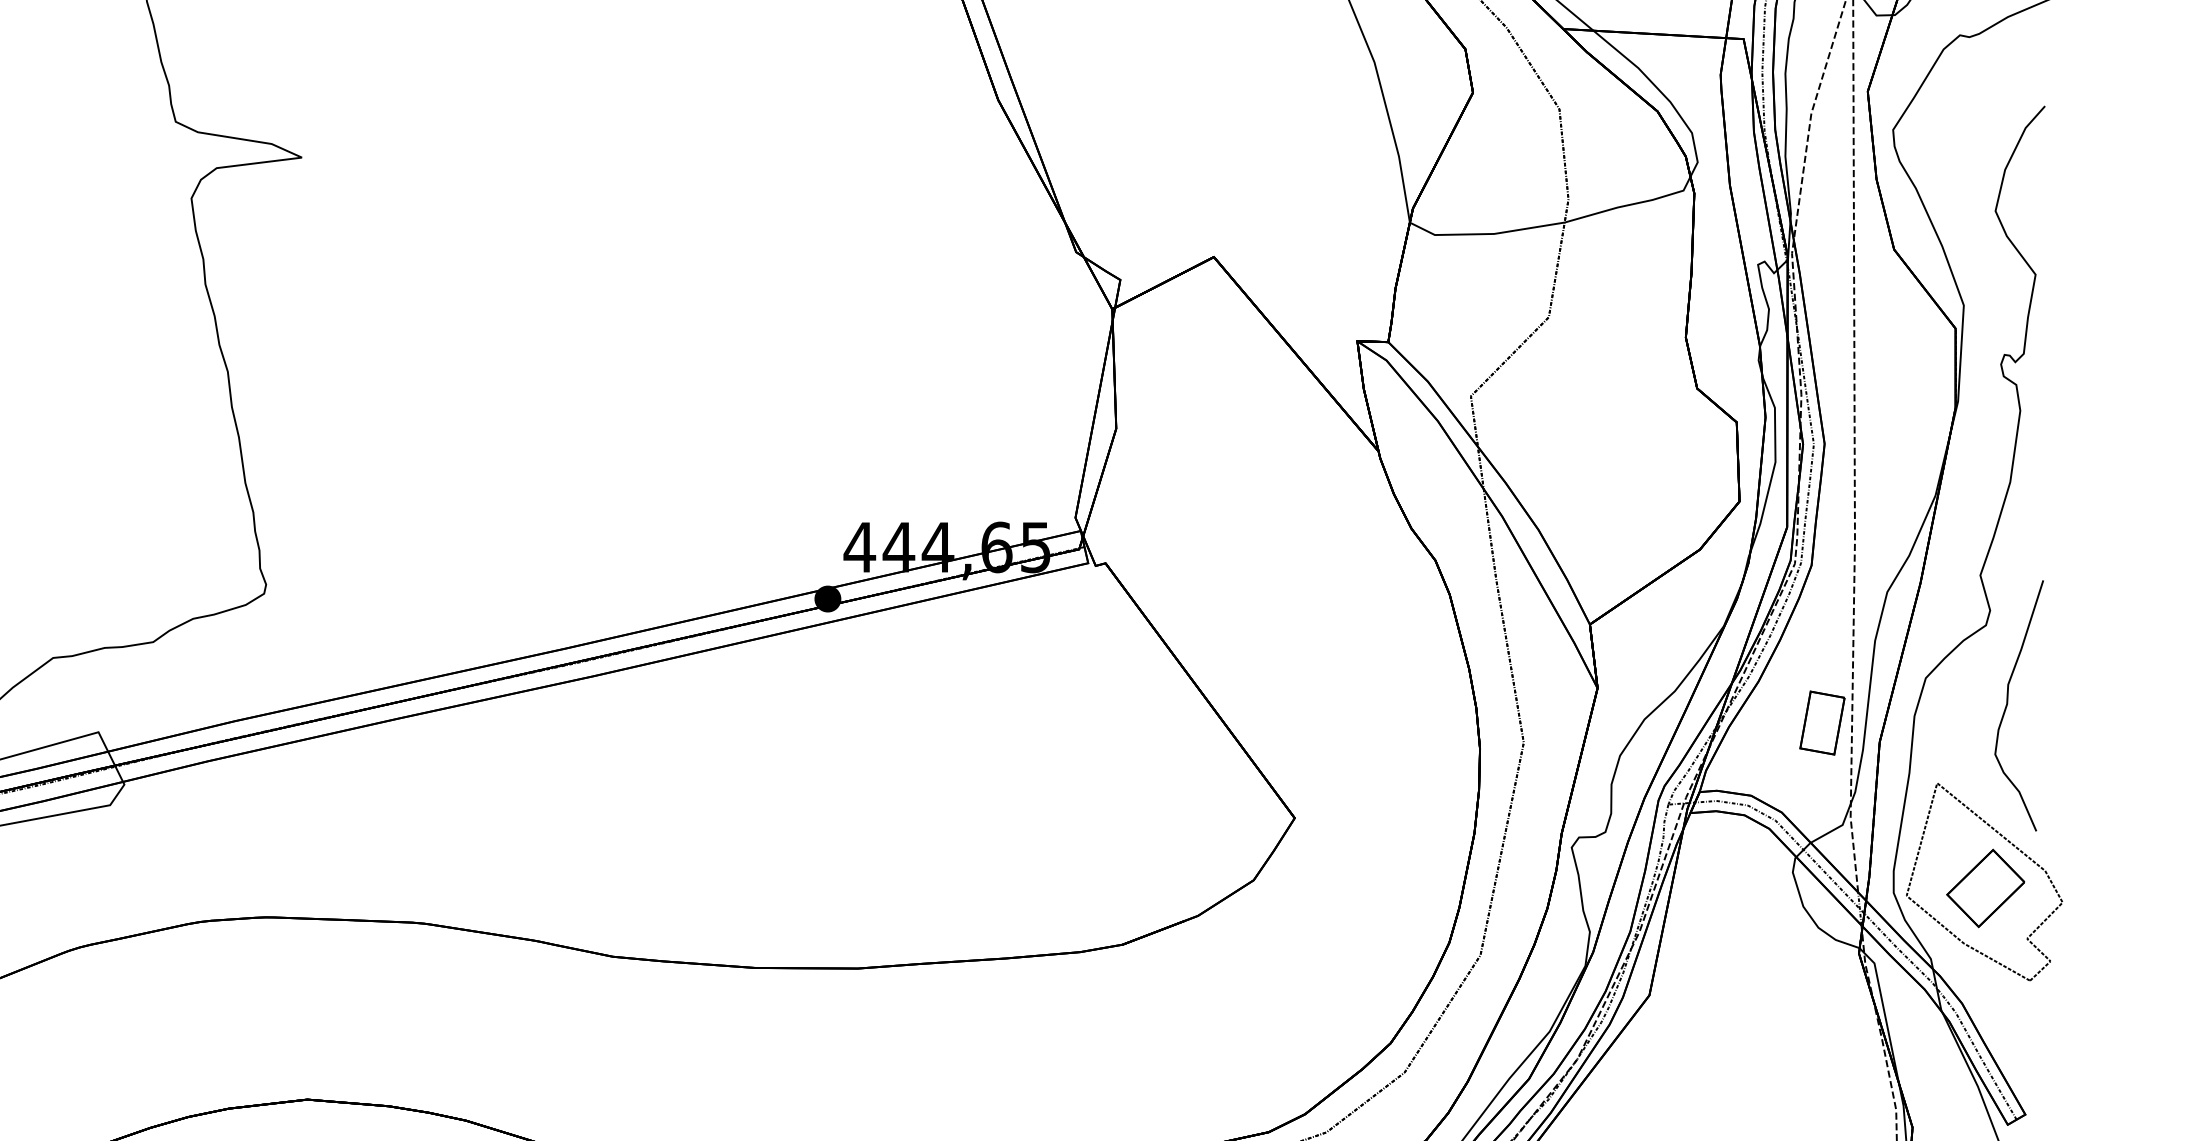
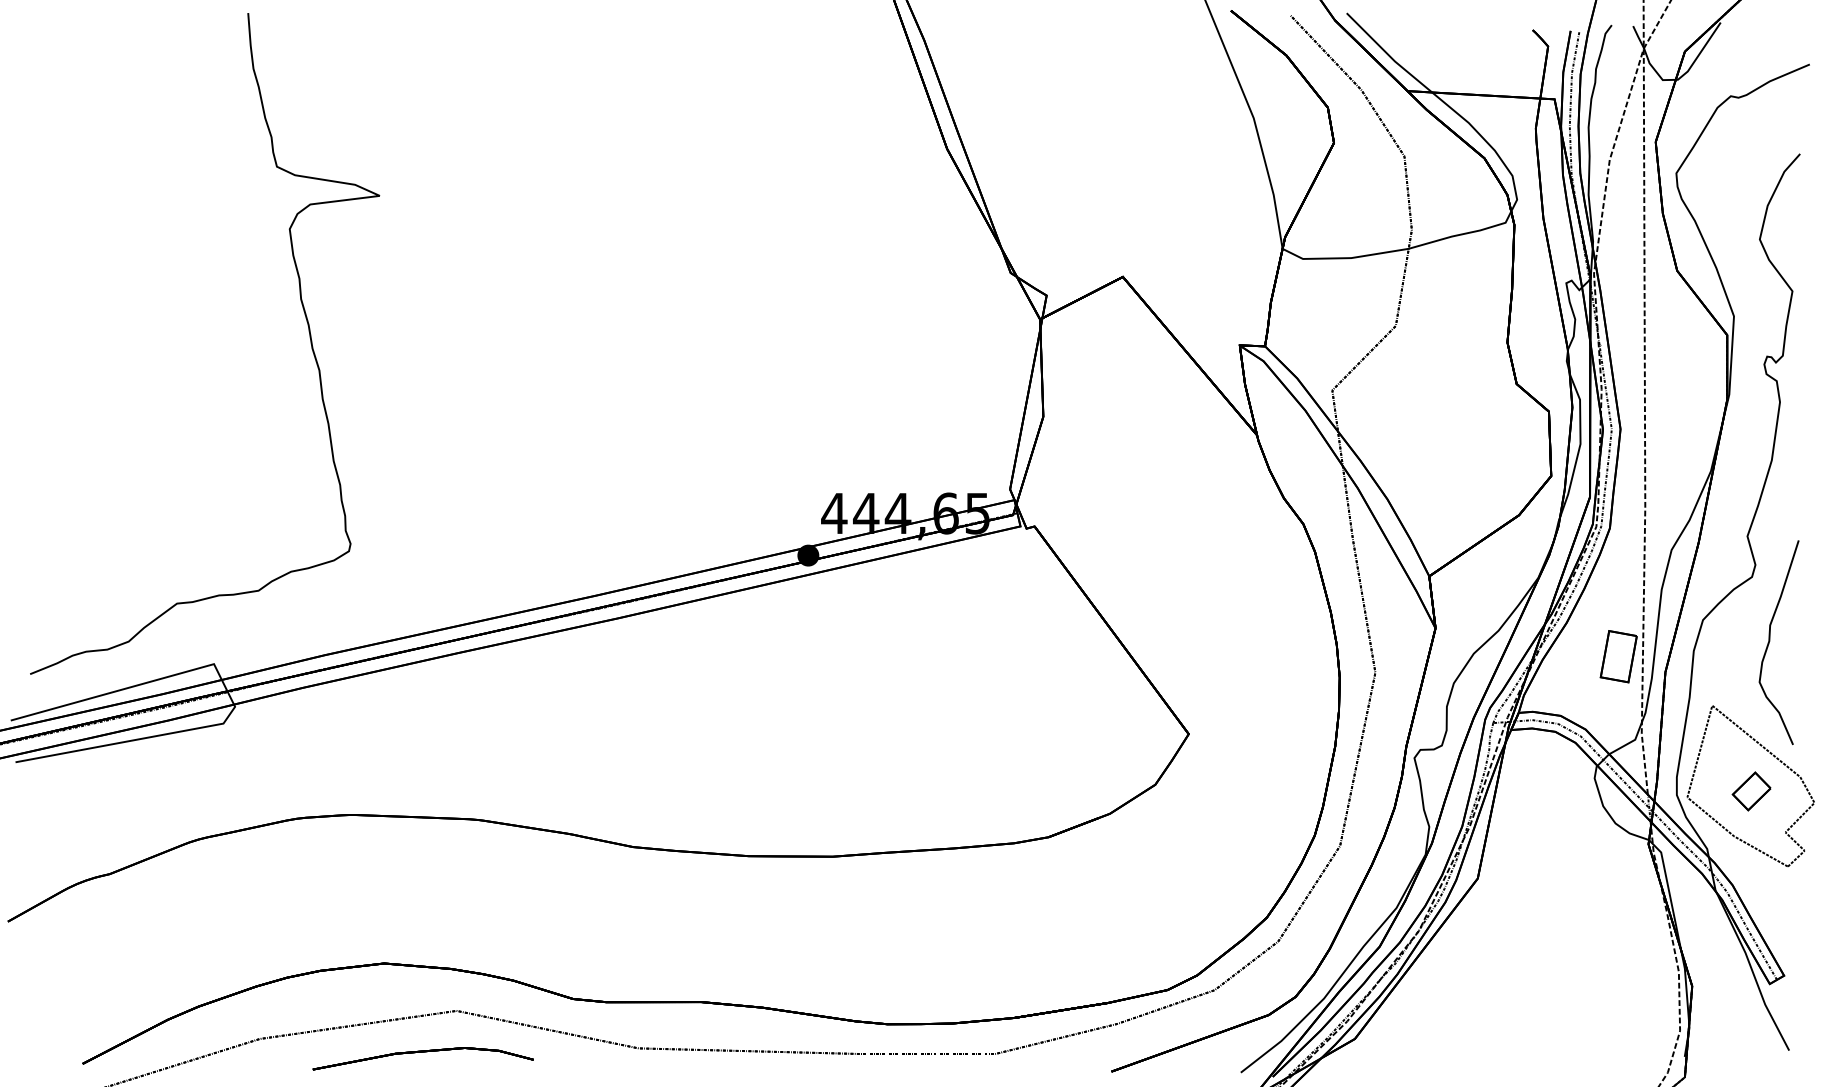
part: (1985, 888) -> (1751, 791), size x0.6

